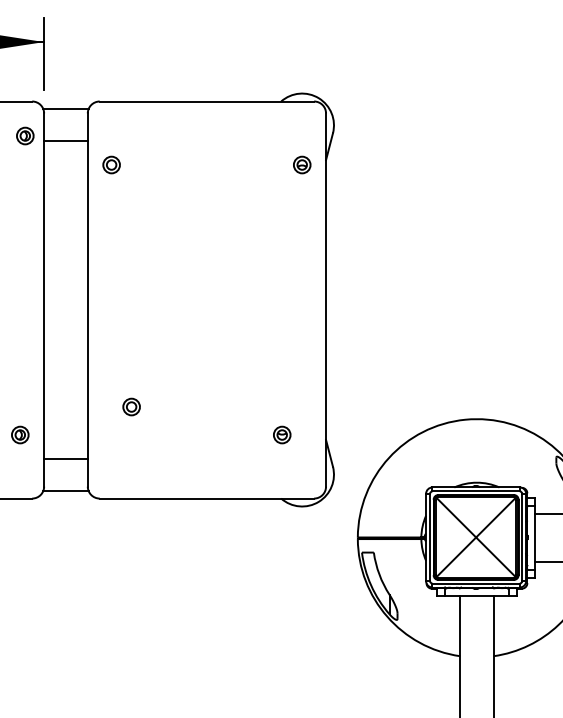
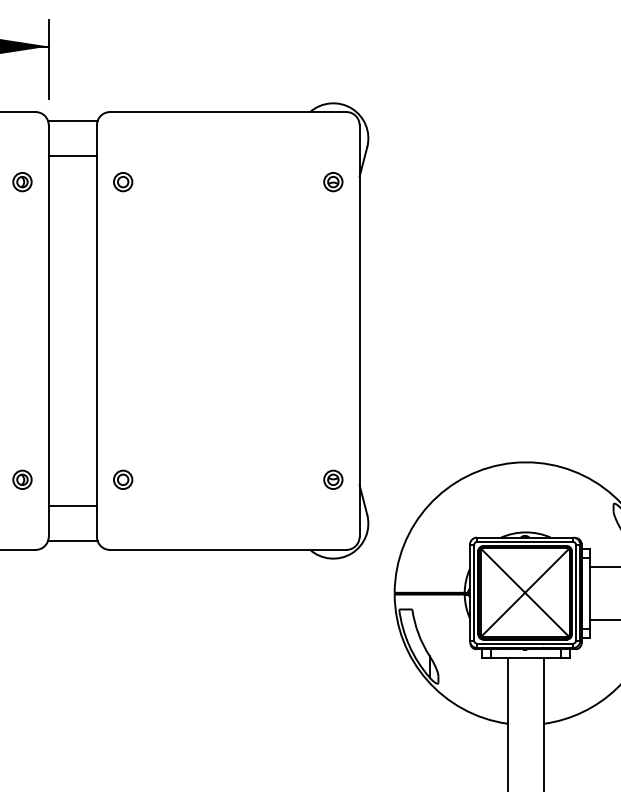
part: (25, 135) -> (22, 181), moved
part: (131, 406) -> (123, 479), moved
part: (282, 434) -> (333, 479), moved

